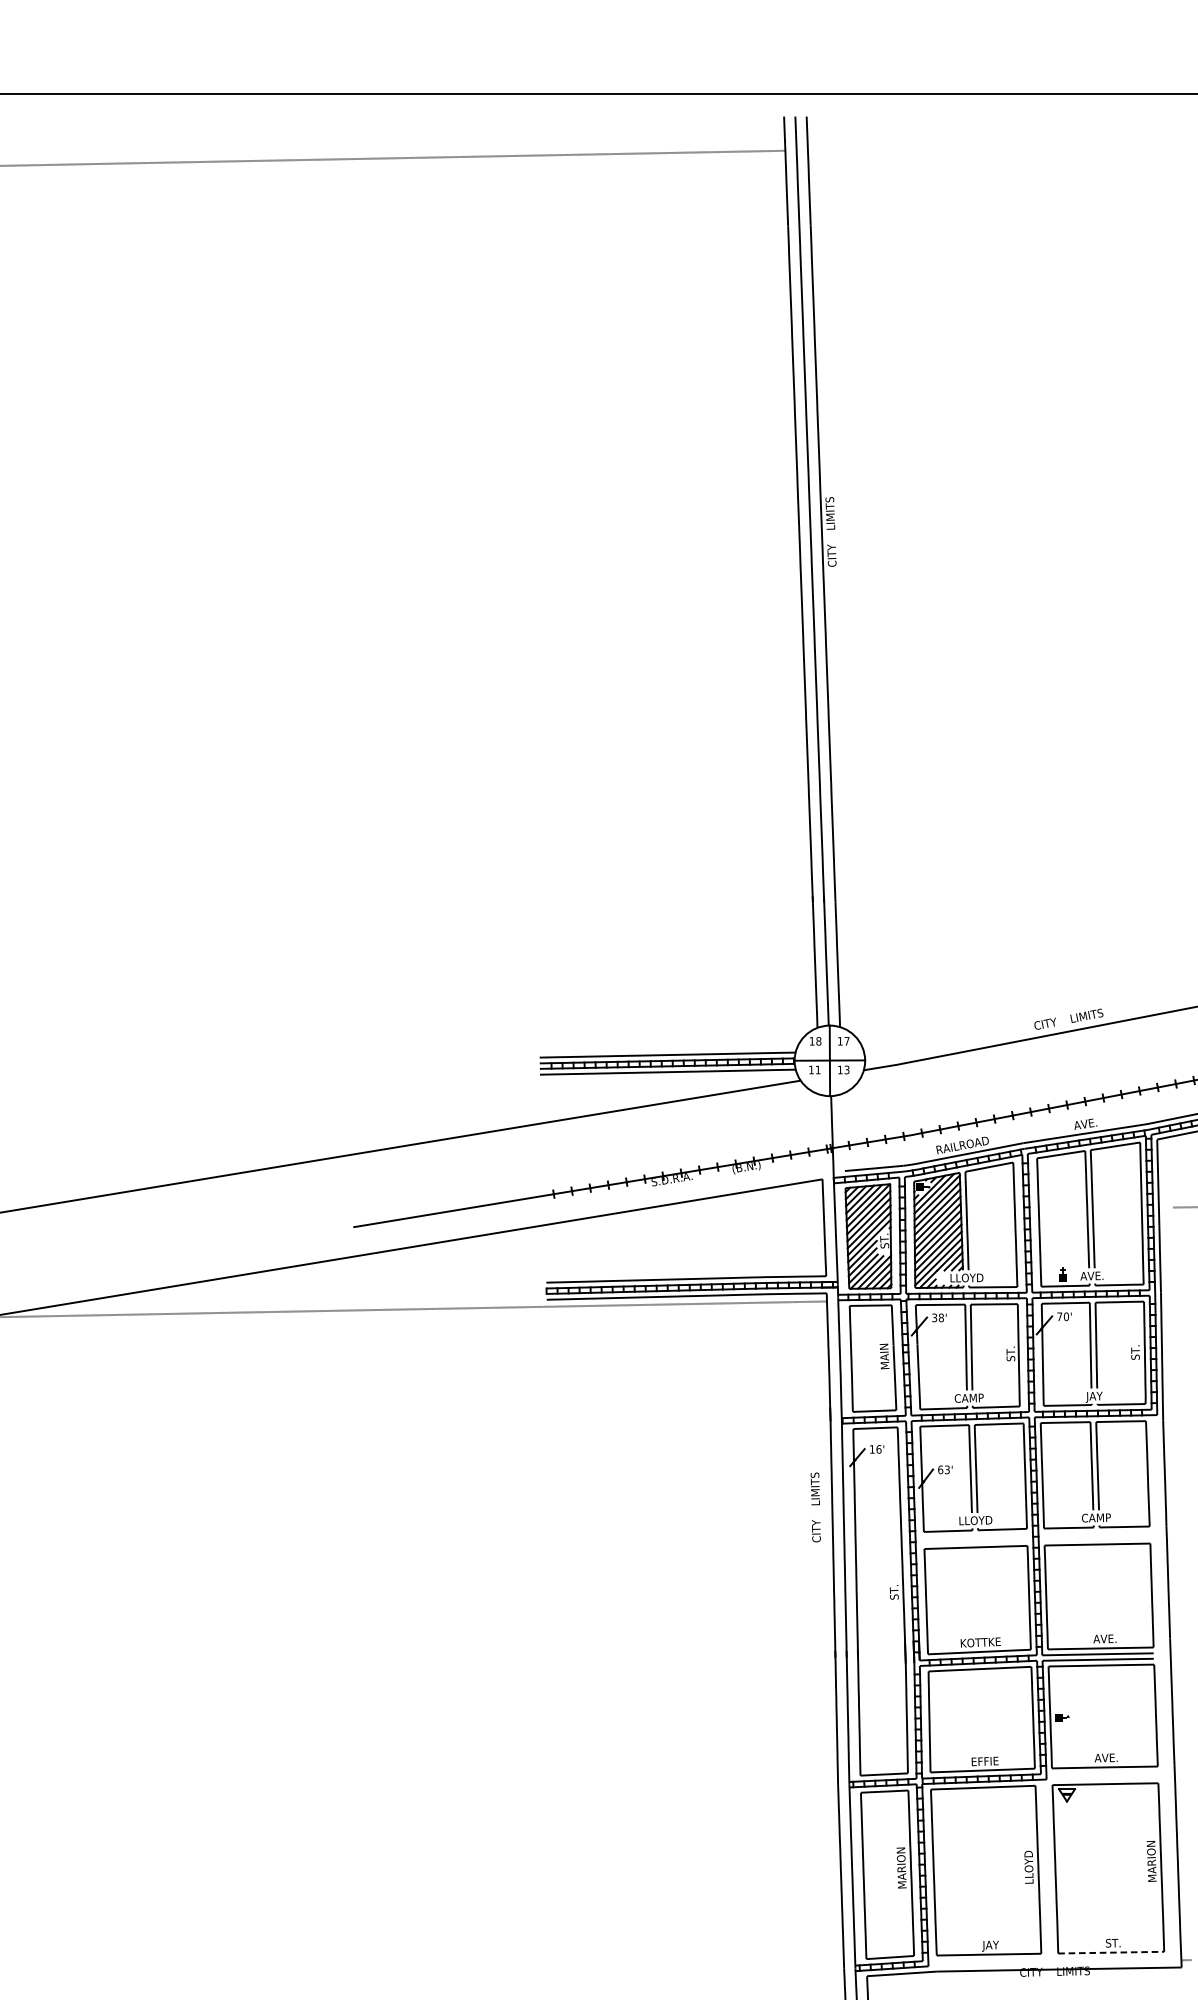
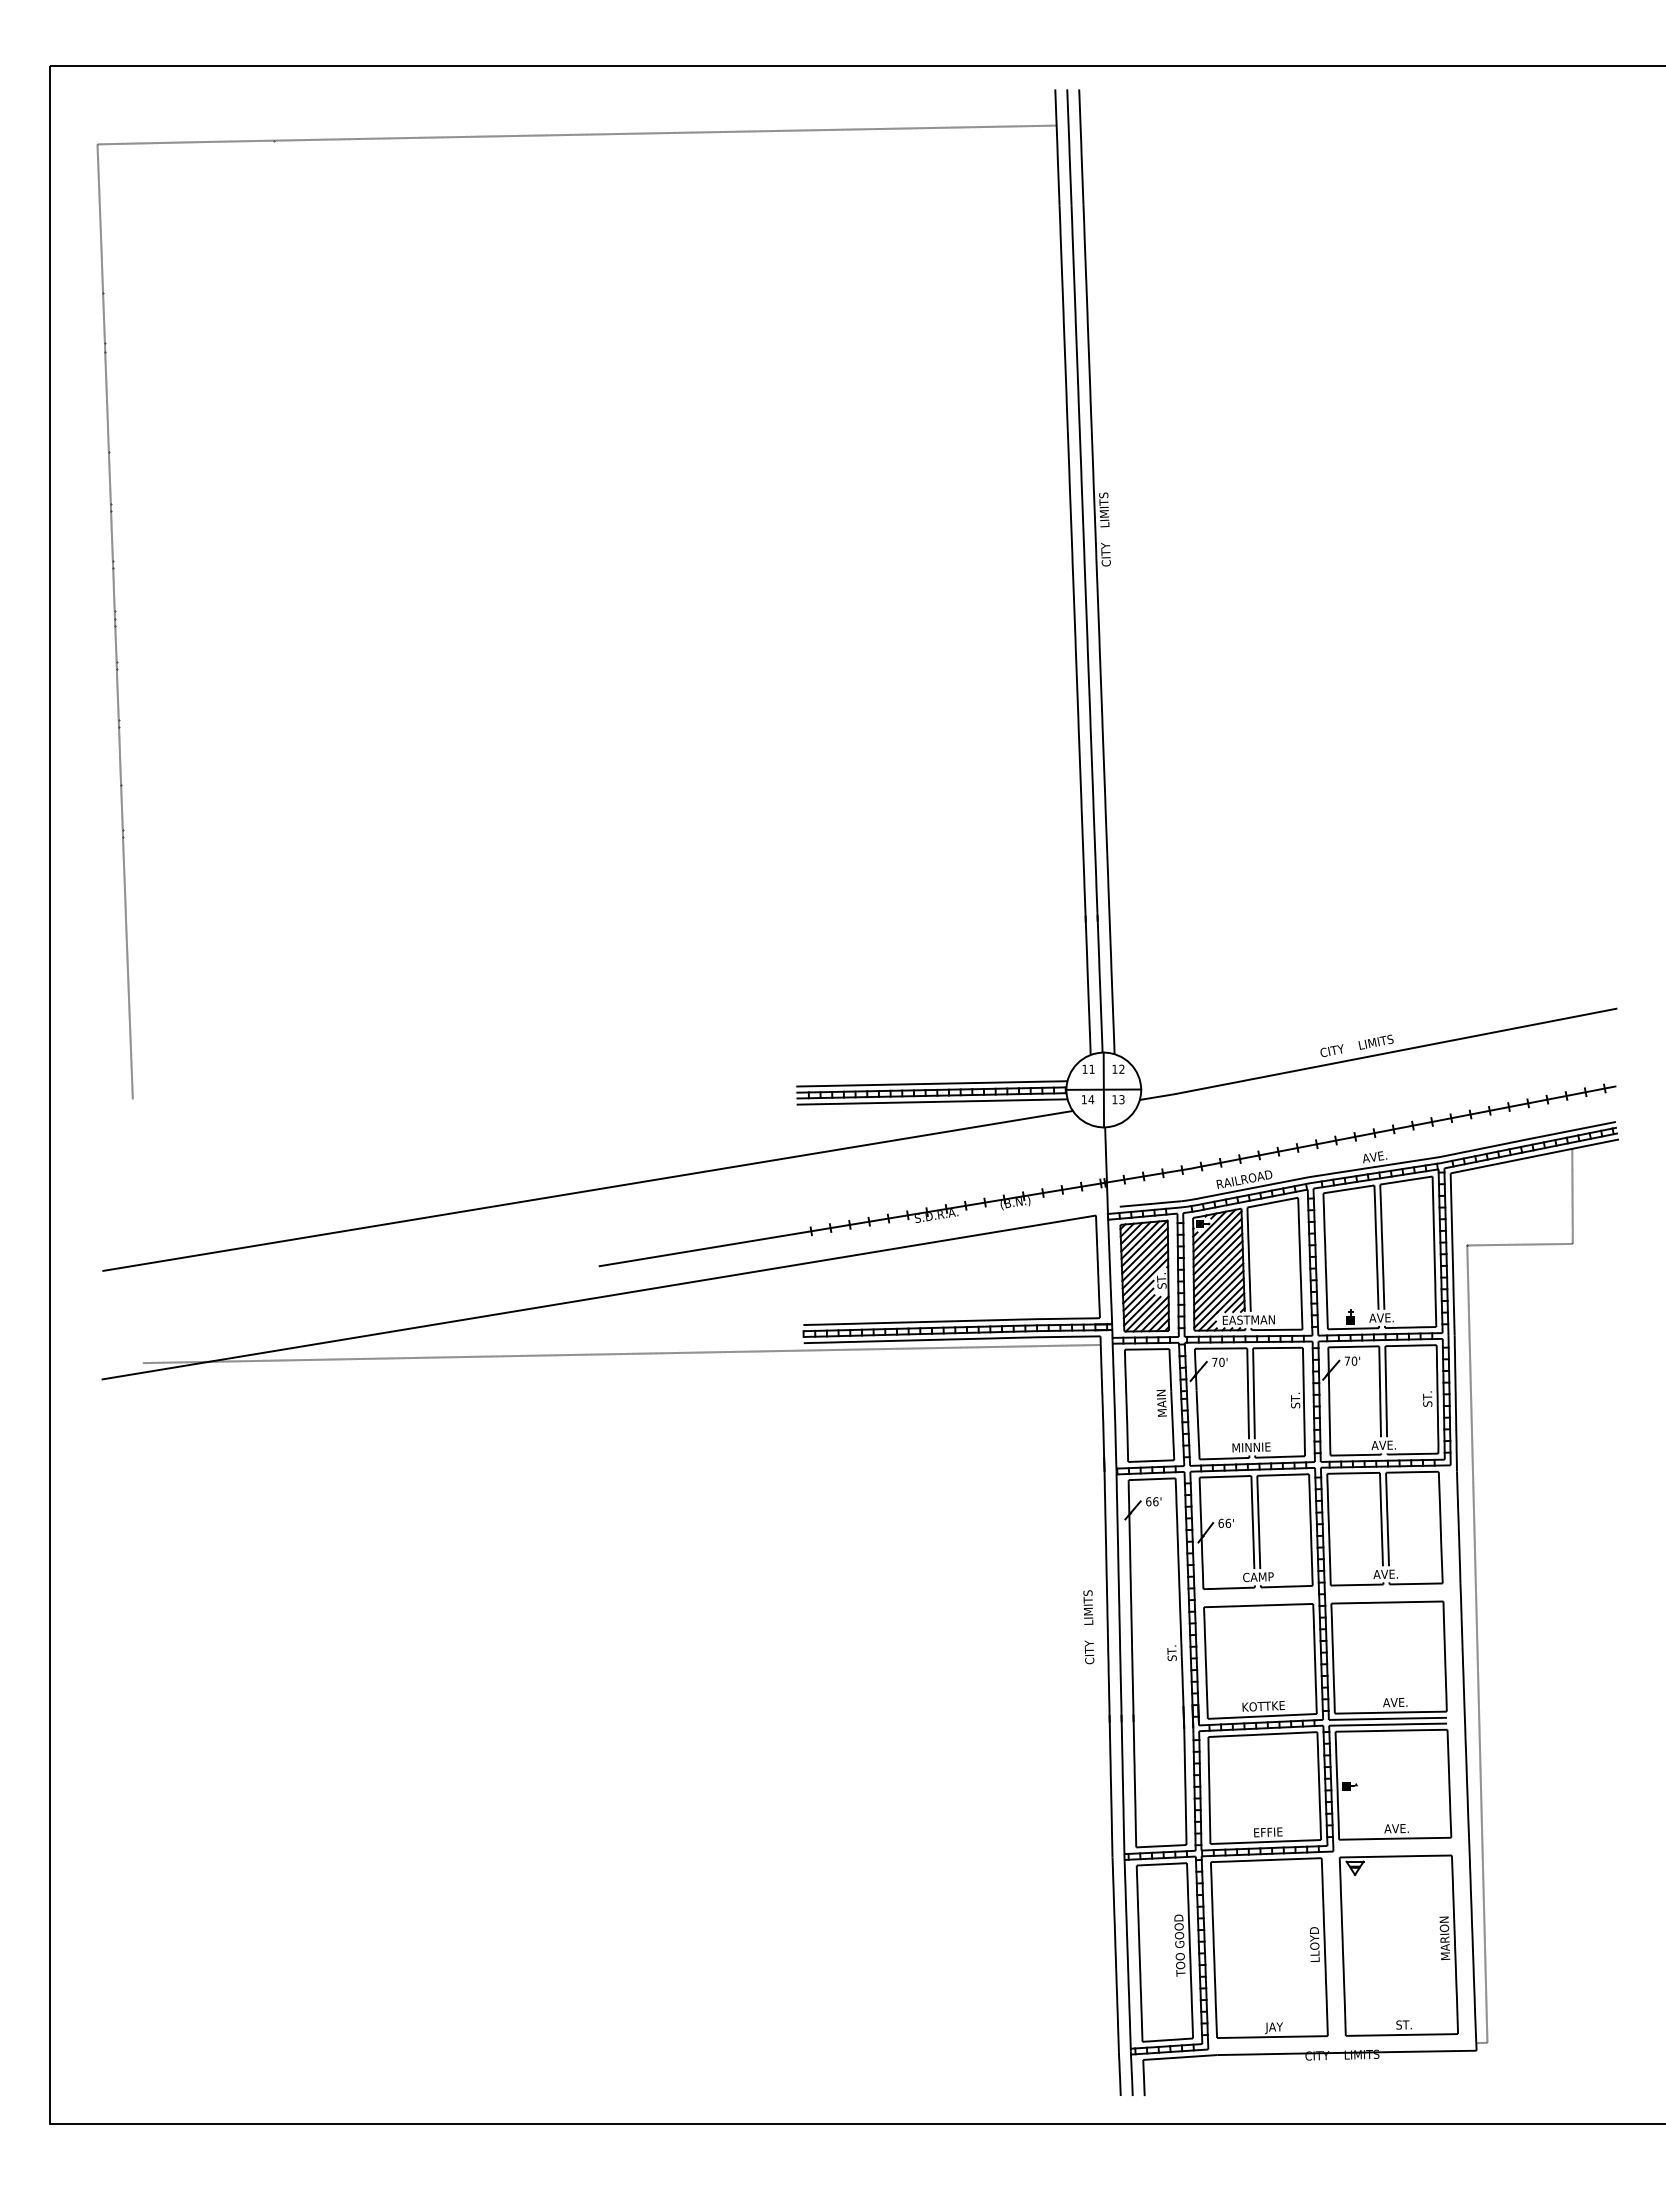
text: (818, 1040) -> (1091, 1068), 18 -> 11
text: (846, 1040) -> (1121, 1068), 17 -> 12
text: (818, 1069) -> (1091, 1099), 11 -> 14
text: (966, 1277) -> (1248, 1319), LLOYD -> EASTMAN
text: (938, 1317) -> (1218, 1361), 38' -> 70'
text: (1093, 1397) -> (1383, 1446), JAY -> AVE.
text: (969, 1398) -> (1251, 1447), CAMP -> MINNIE
text: (872, 1449) -> (1148, 1501), 16' -> 66'
text: (947, 1469) -> (1228, 1522), 63' -> 66'
text: (815, 1507) -> (1088, 1627), moved
text: (1095, 1518) -> (1385, 1574), CAMP -> AVE.
text: (975, 1520) -> (1258, 1577), LLOYD -> CAMP
line: (1182, 1583) -> (1477, 1643), added
text: (901, 1868) -> (1179, 1945), MARION -> TOO GOOD
line: (1111, 1952) -> (1402, 2034), dashed -> solid

